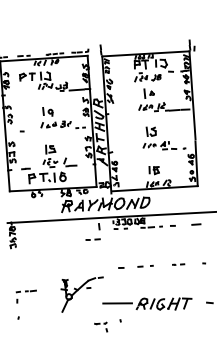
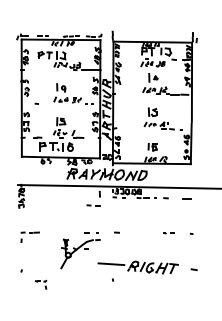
line: (142, 266) -> (89, 232), moved
part: (25, 295) -> (29, 236), moved
part: (100, 327) -> (40, 284), moved

